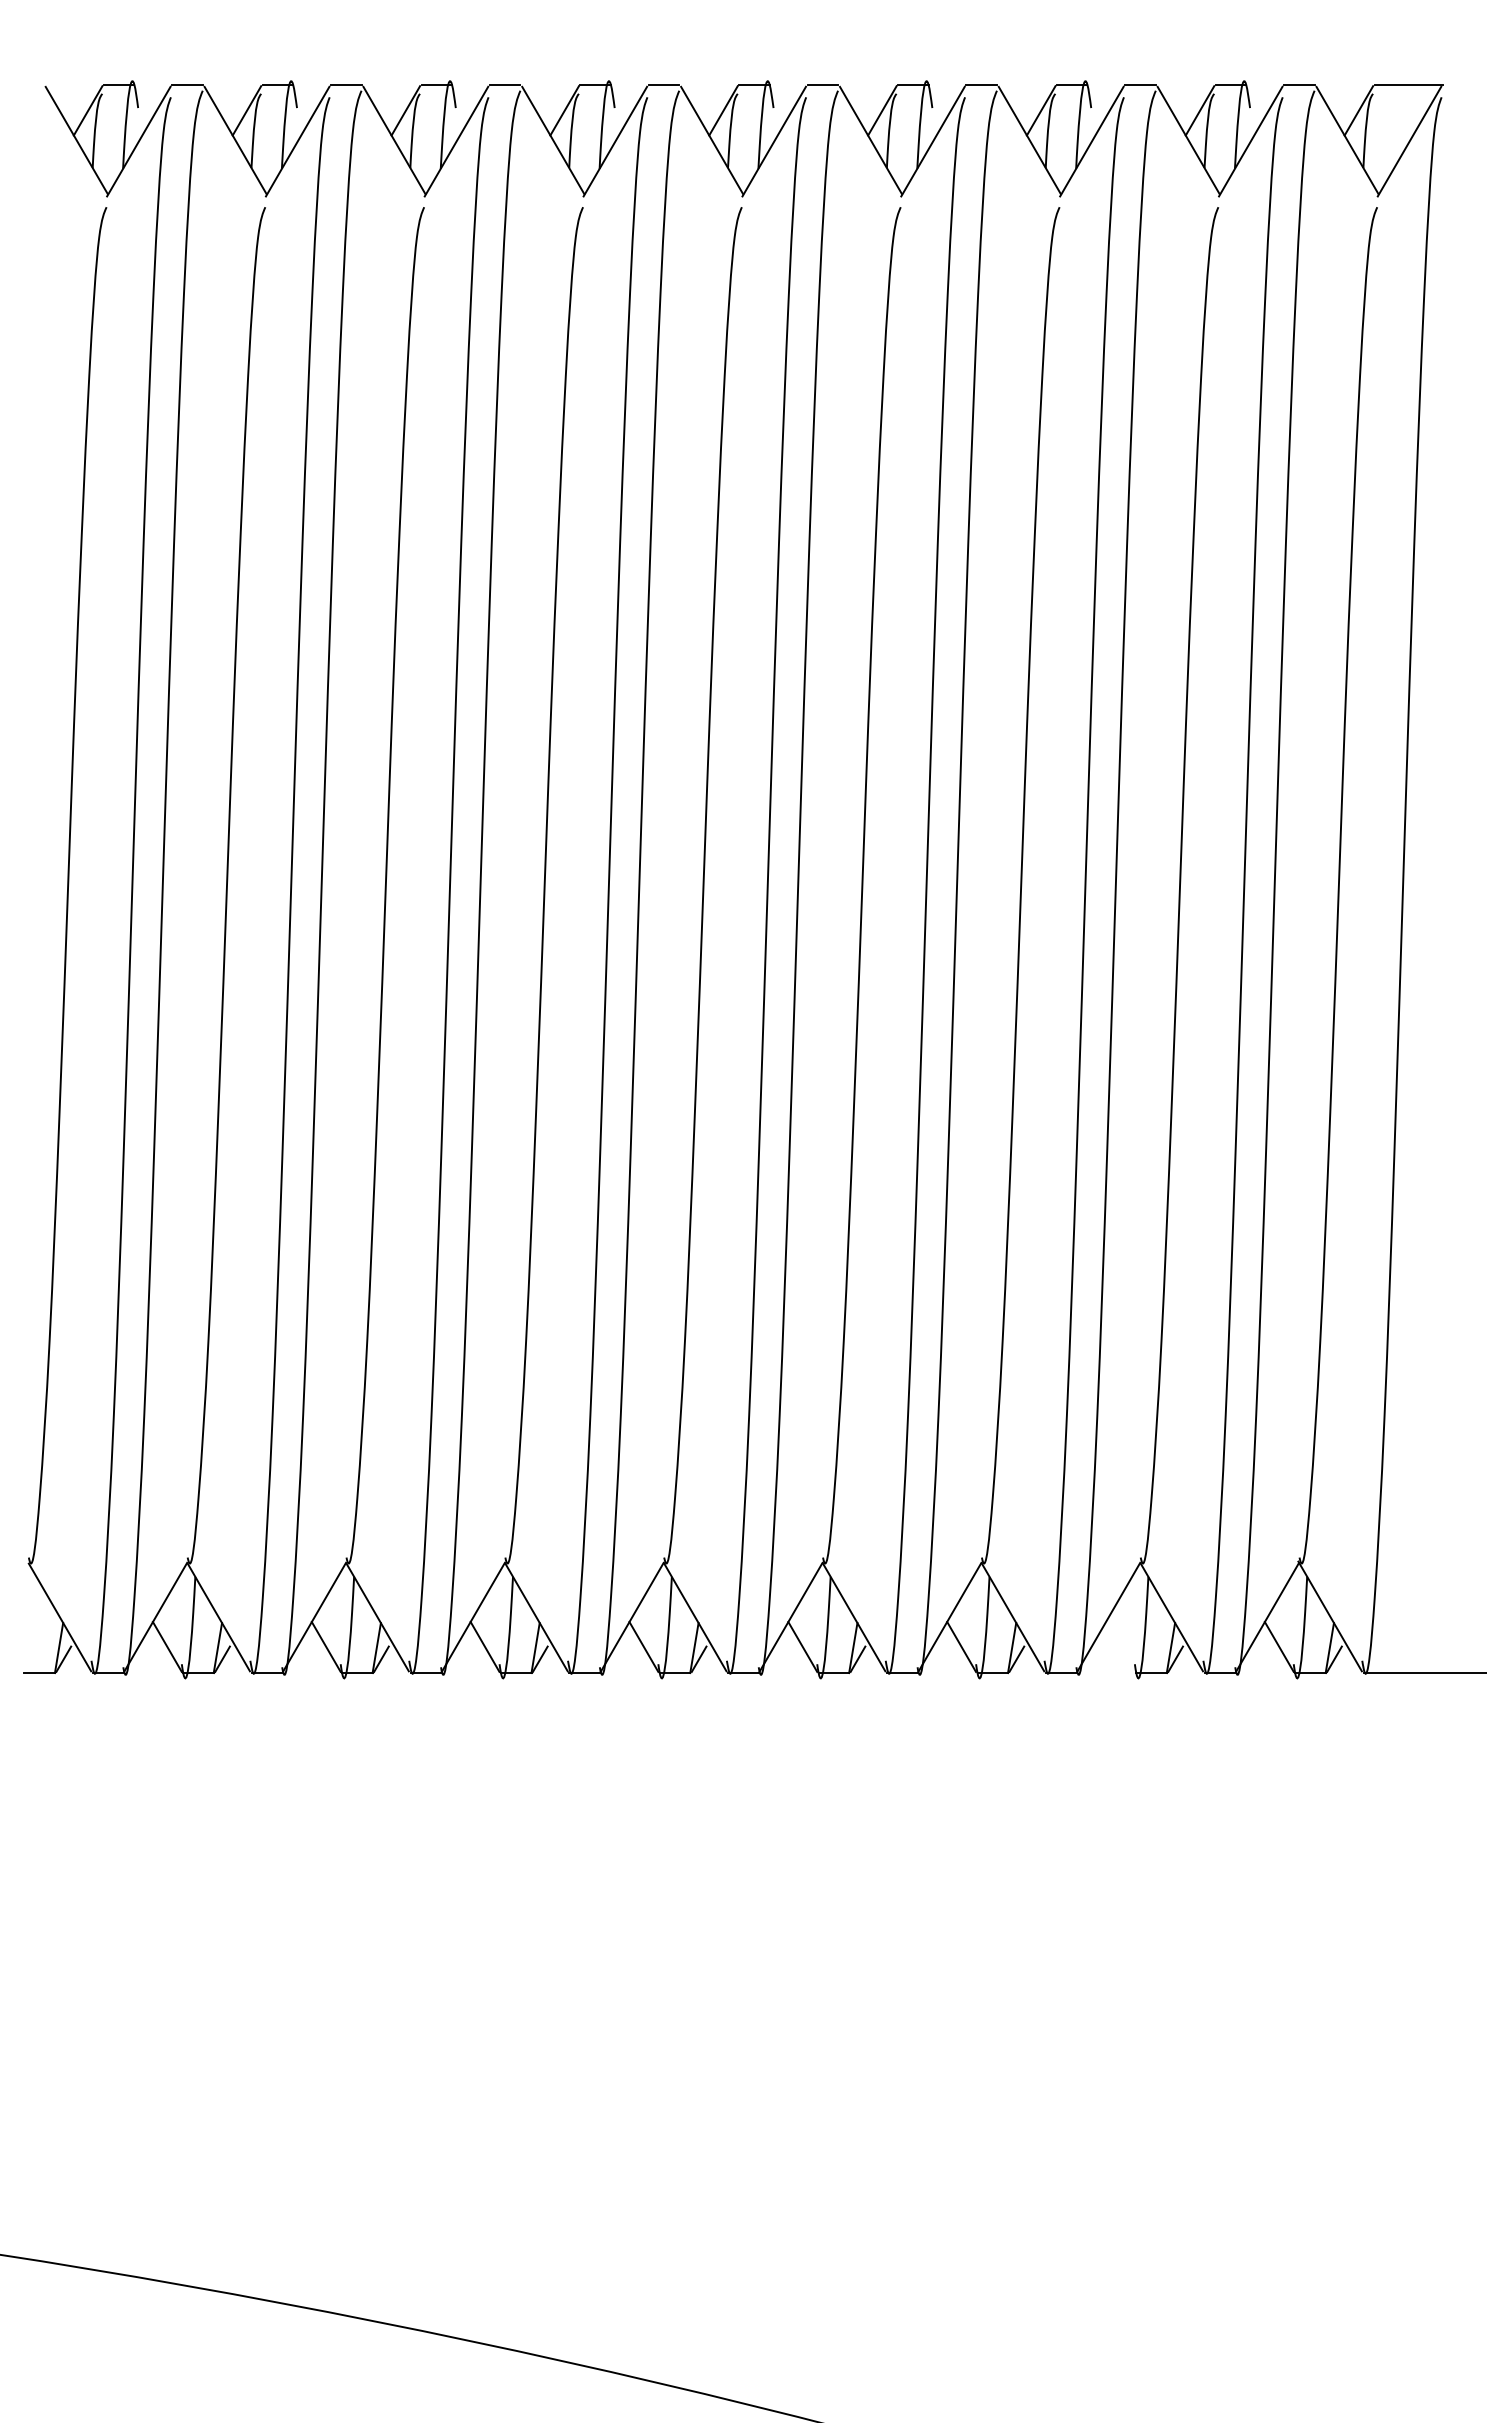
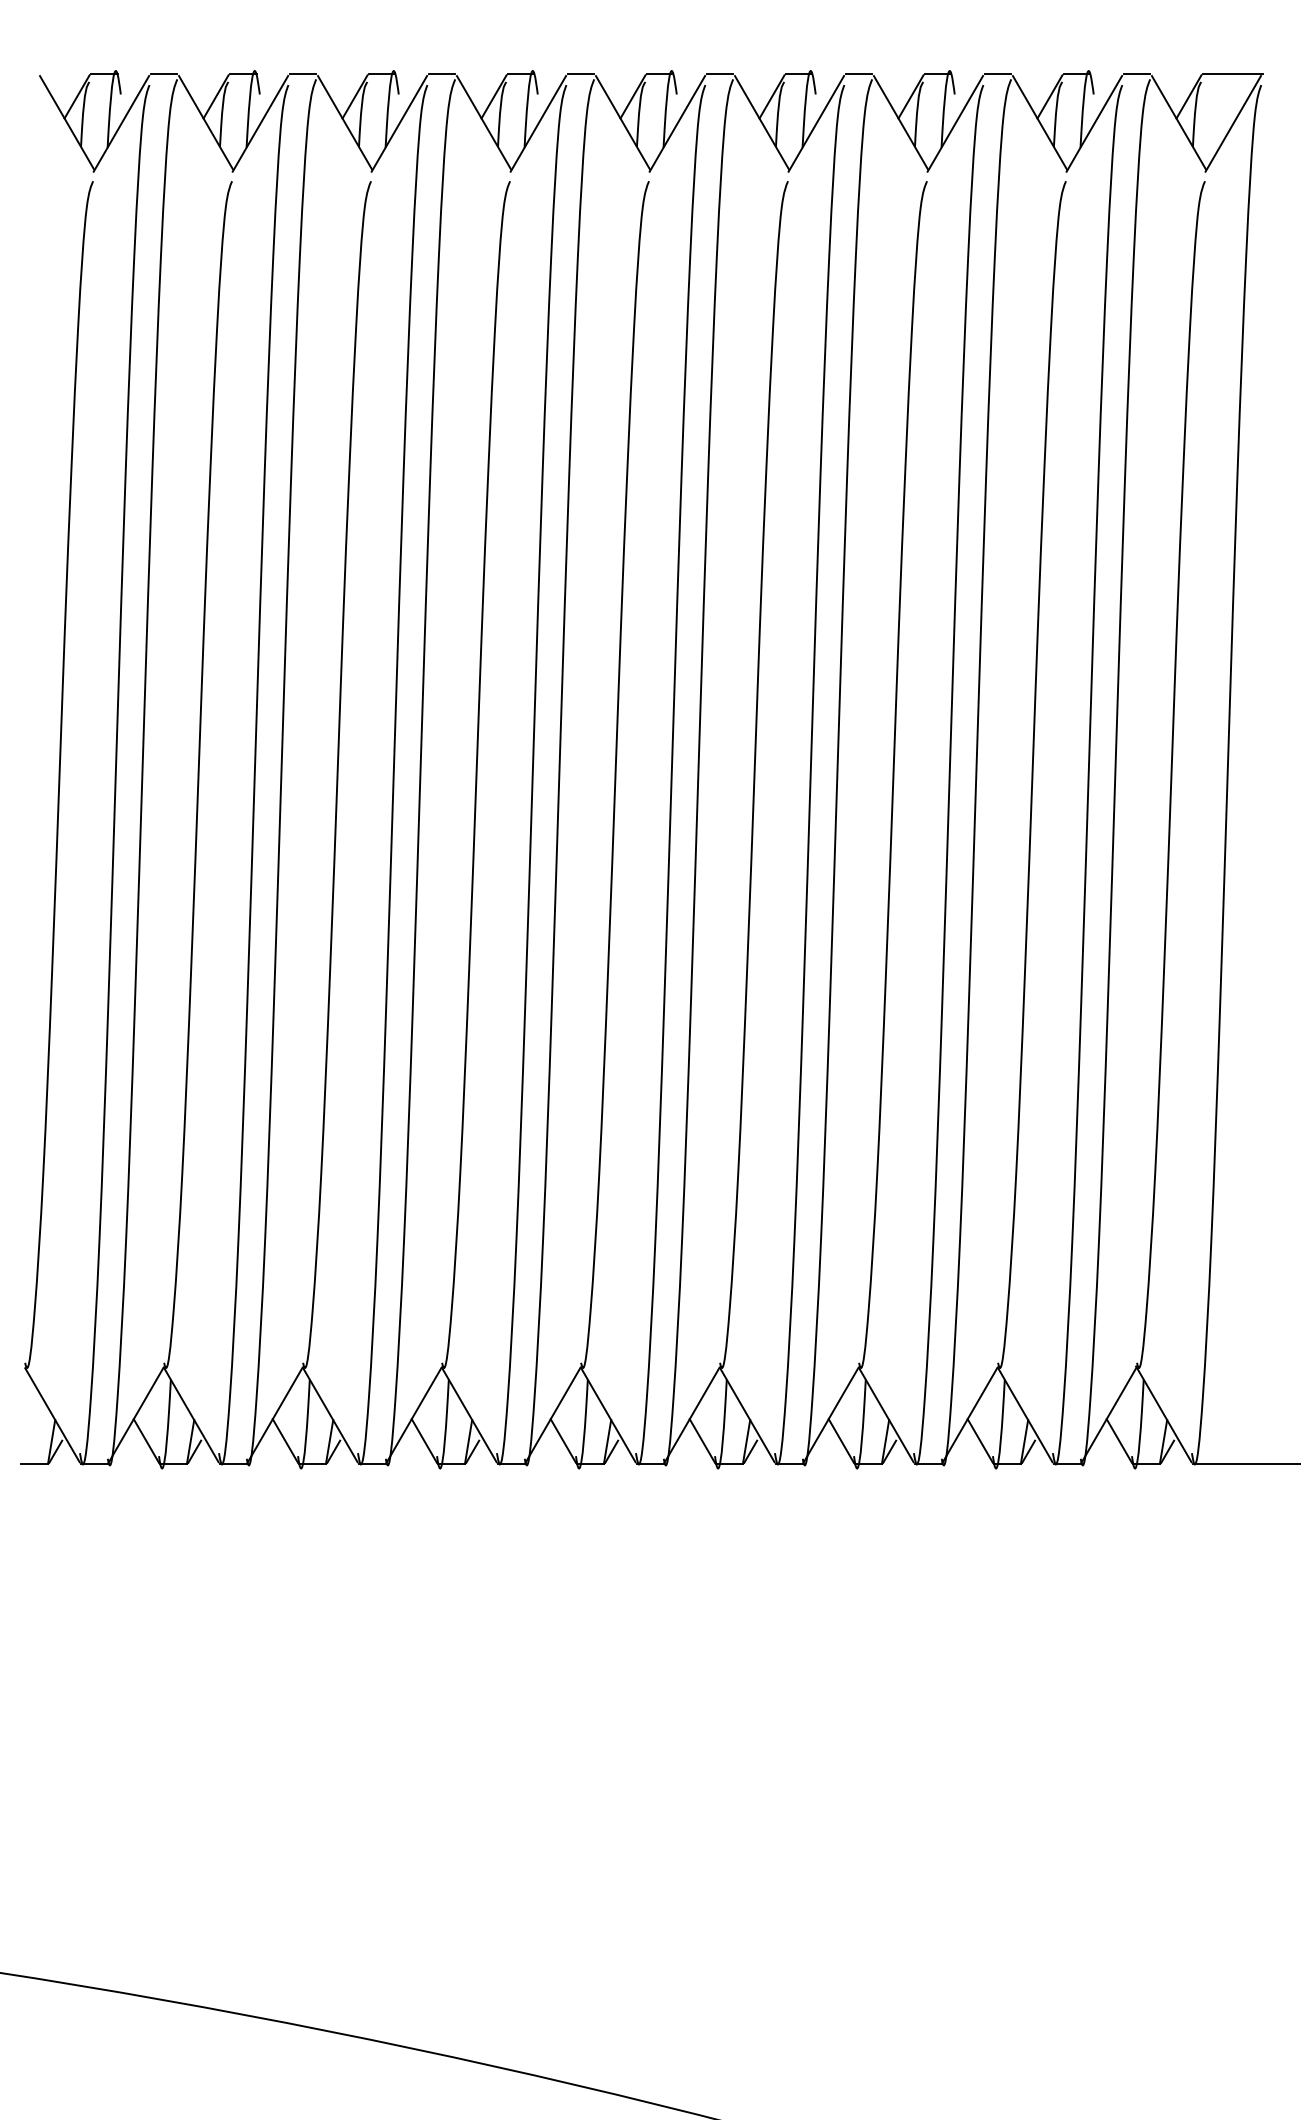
line: (1119, 1646) -> (979, 1440), added

